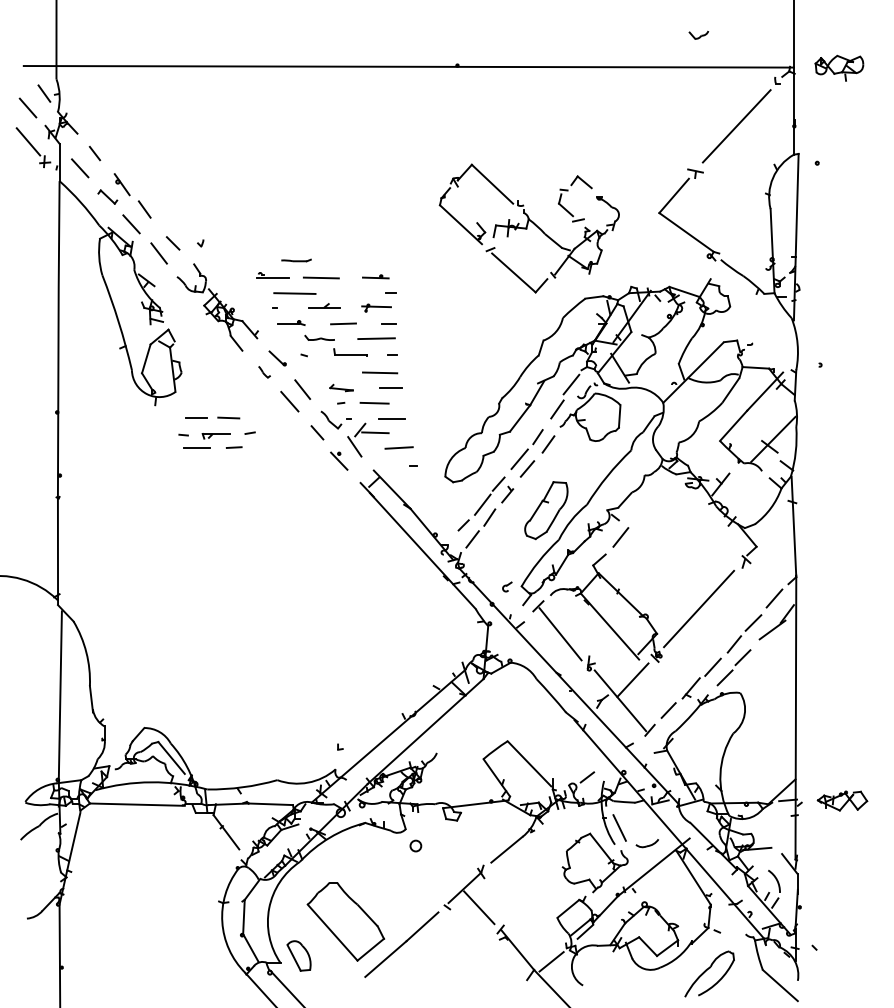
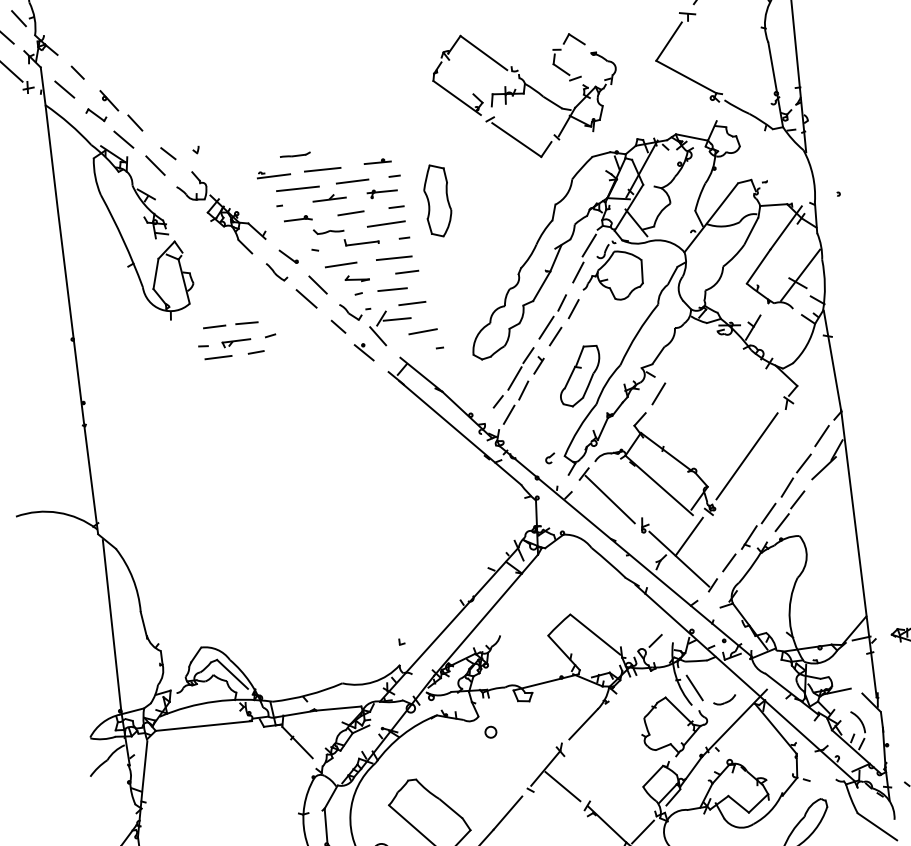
line: (348, 293) -> (352, 181), added
part: (429, 322) -> (437, 200), added
part: (264, 372) -> (277, 272), size x1.67
line: (327, 372) -> (341, 264), added

